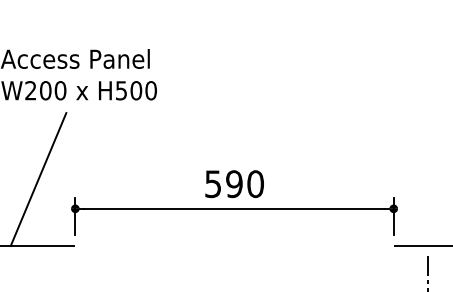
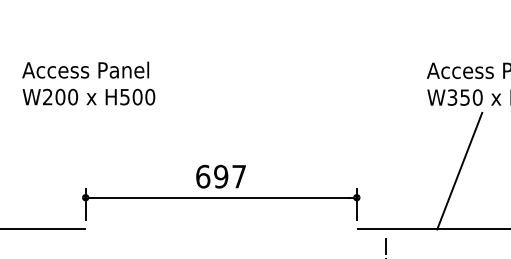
line: (38, 179) -> (54, 172), removed
text: (234, 183) -> (221, 176), 590 -> 697

